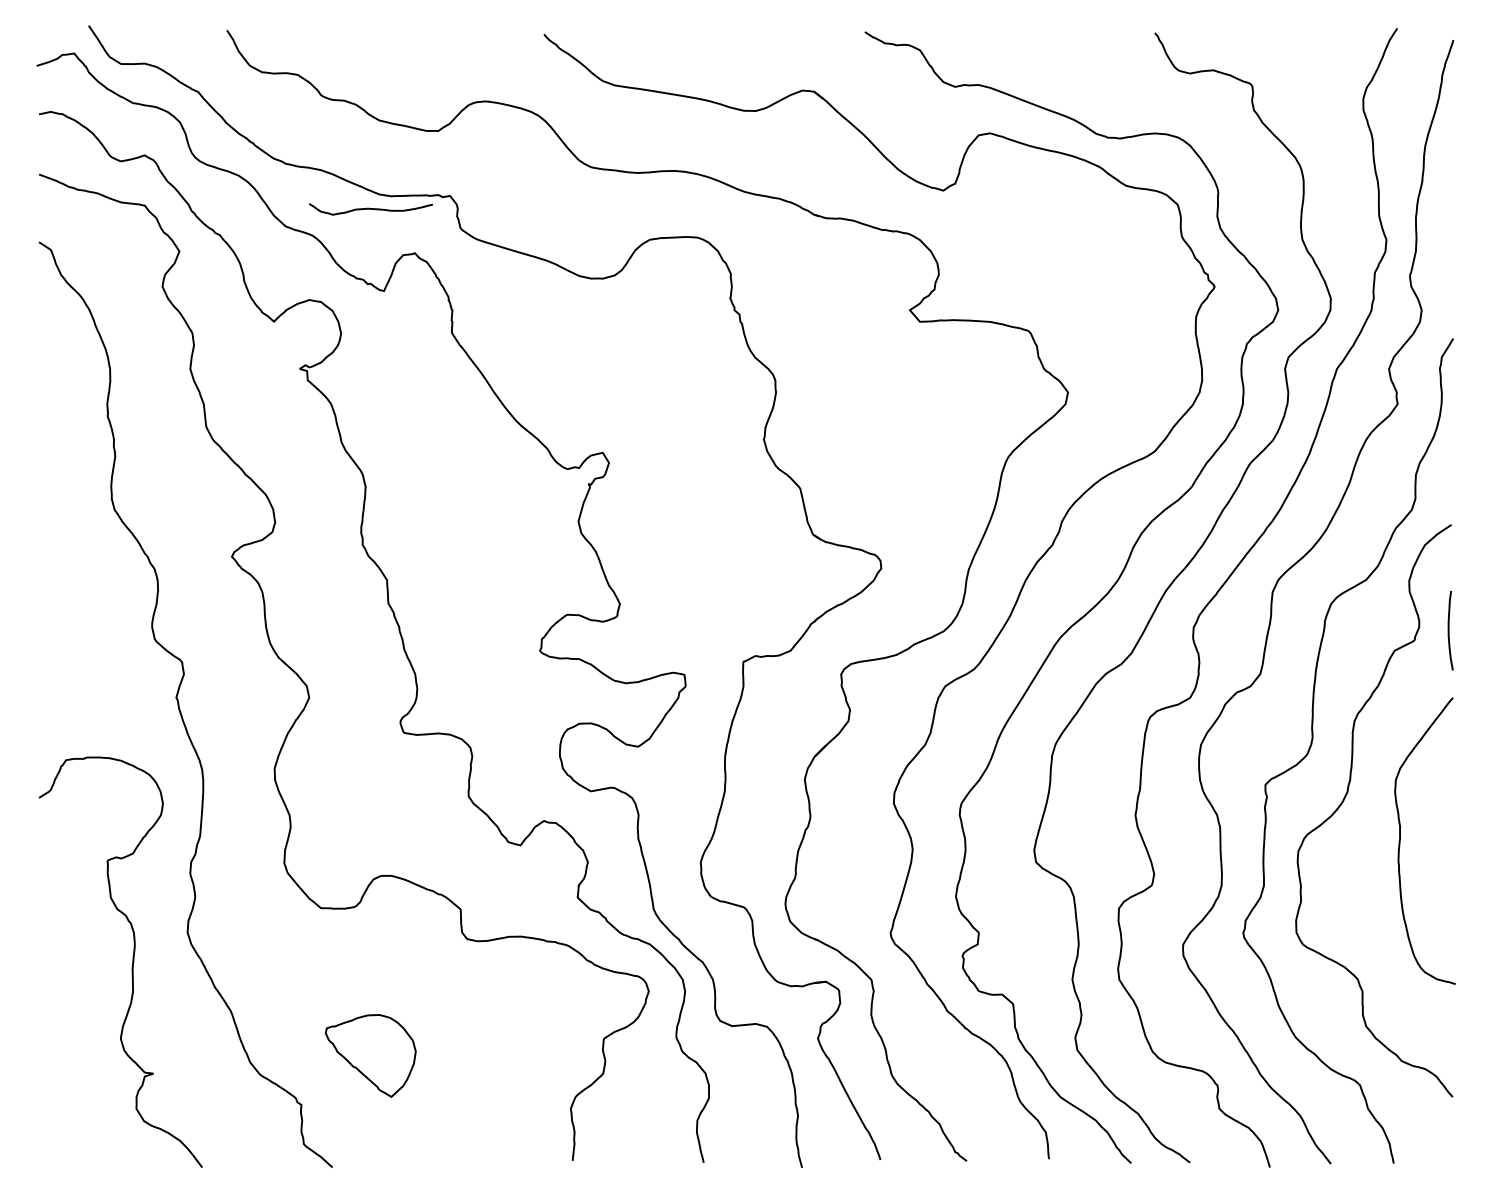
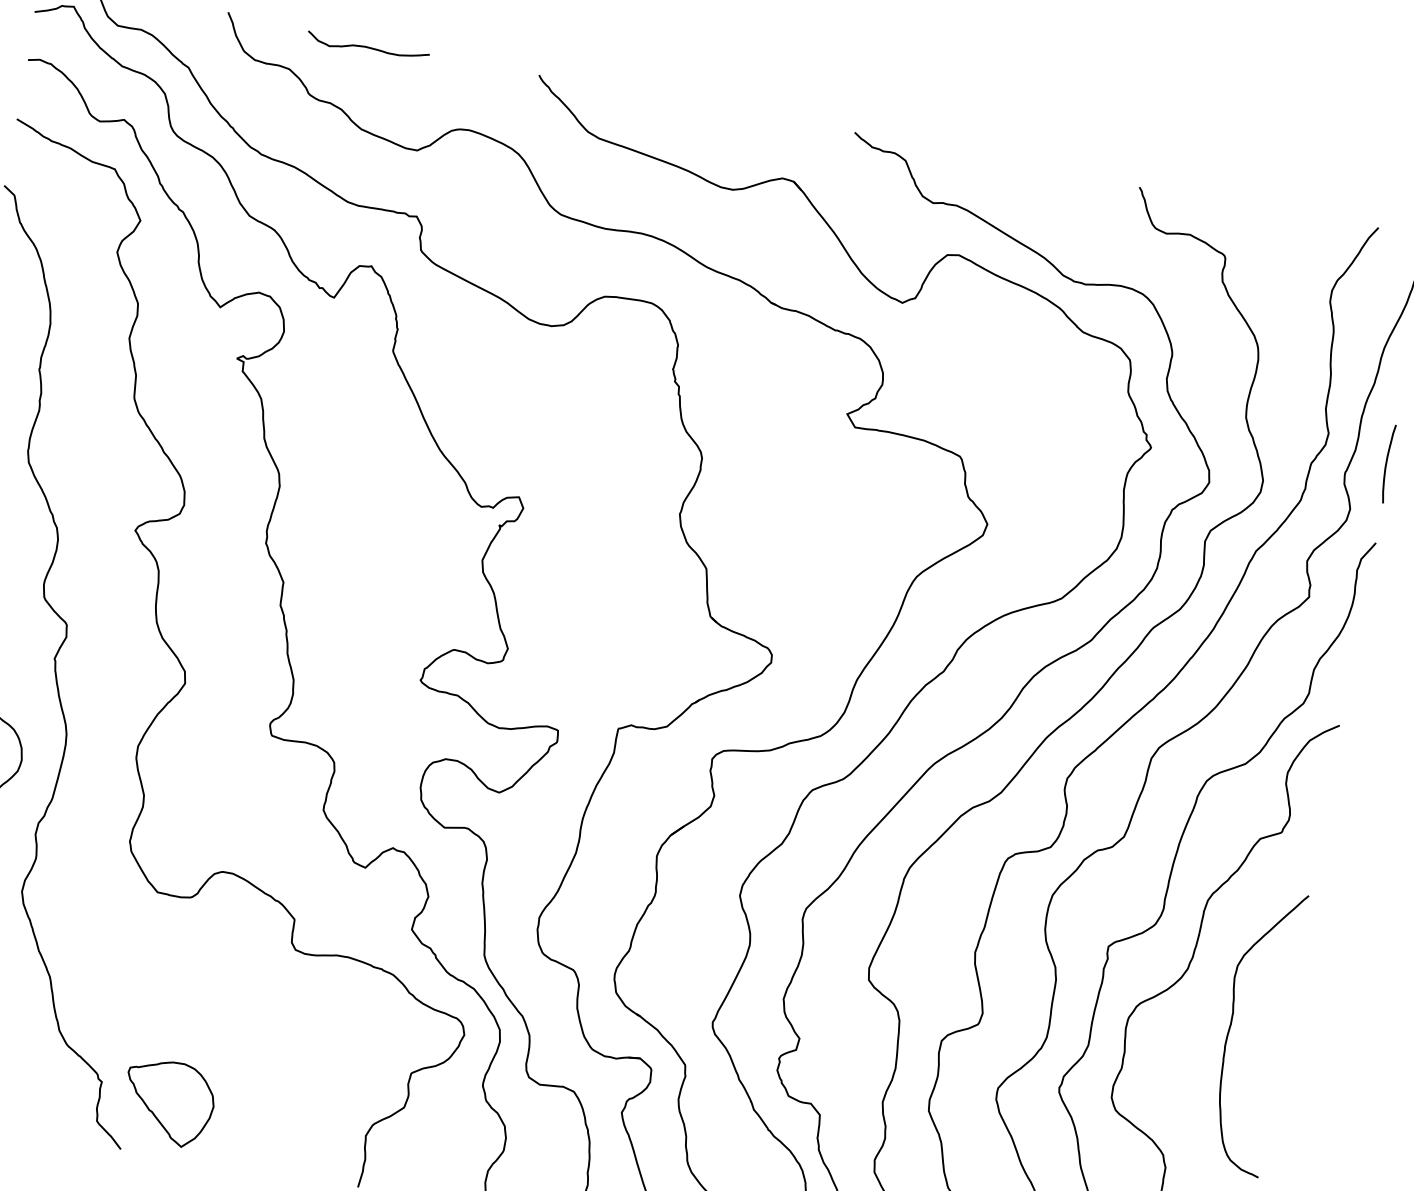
curve: (370, 209) -> (367, 48), moved
curve: (1449, 630) -> (1387, 463), moved
part: (370, 1055) -> (168, 1102), moved

